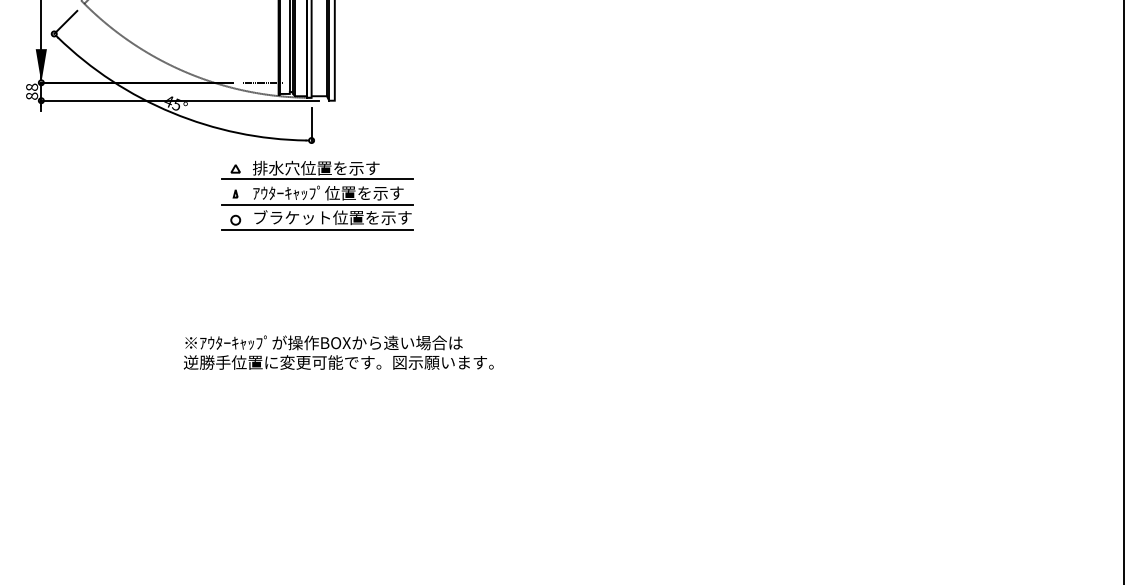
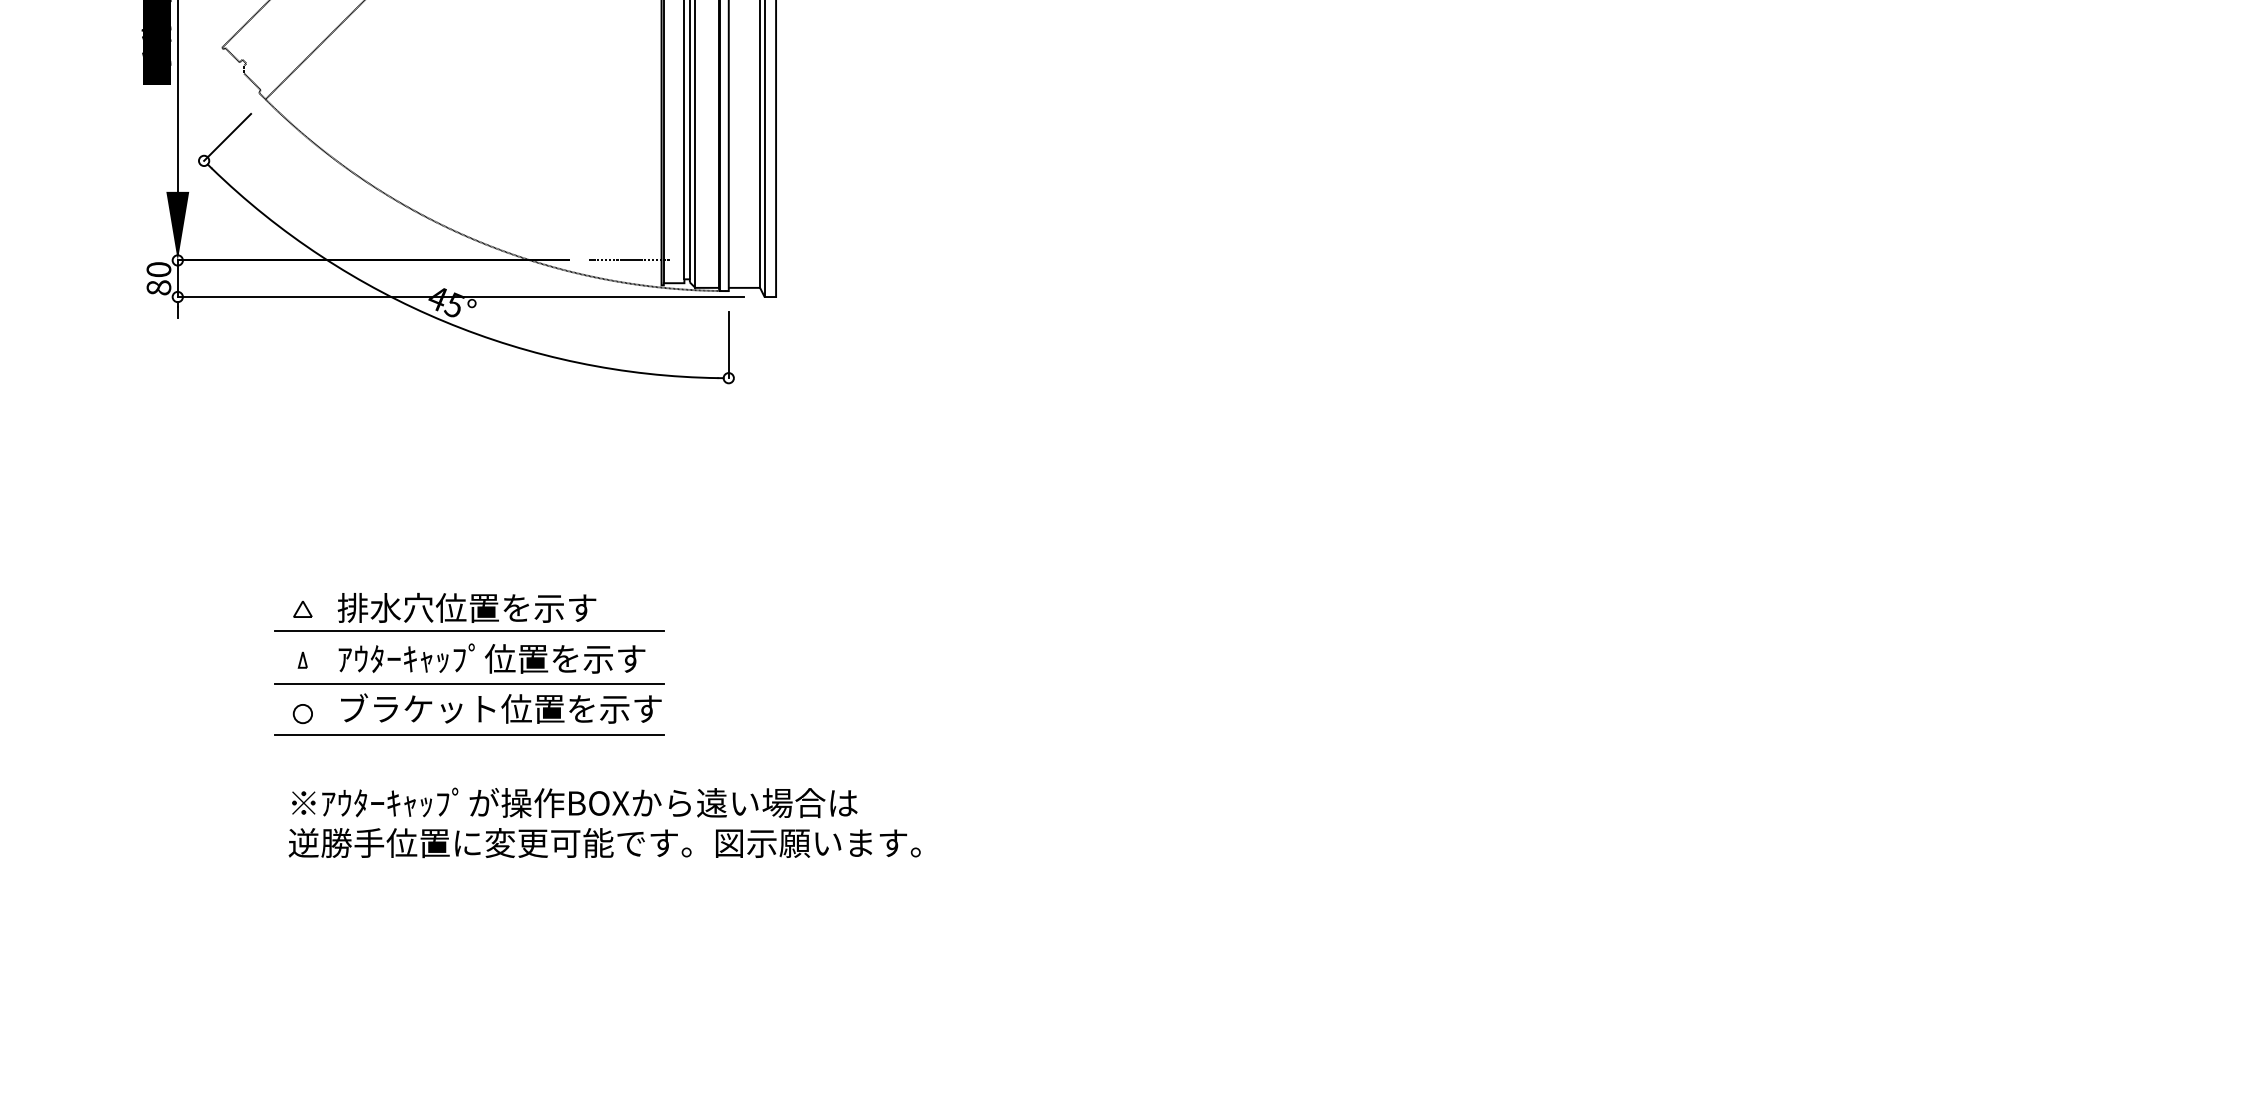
text: (31, 86) -> (157, 268), 88 -> 80
part: (317, 195) -> (469, 663), moved
text: (338, 352) -> (604, 822), moved

